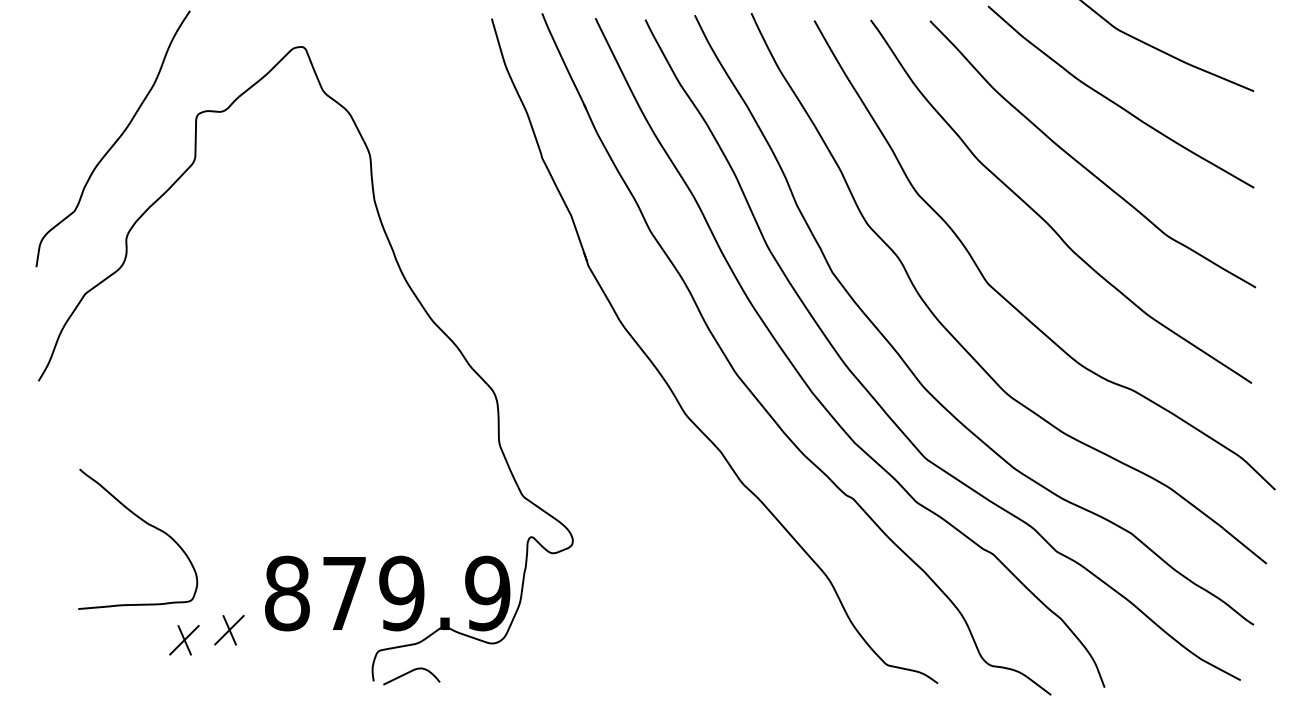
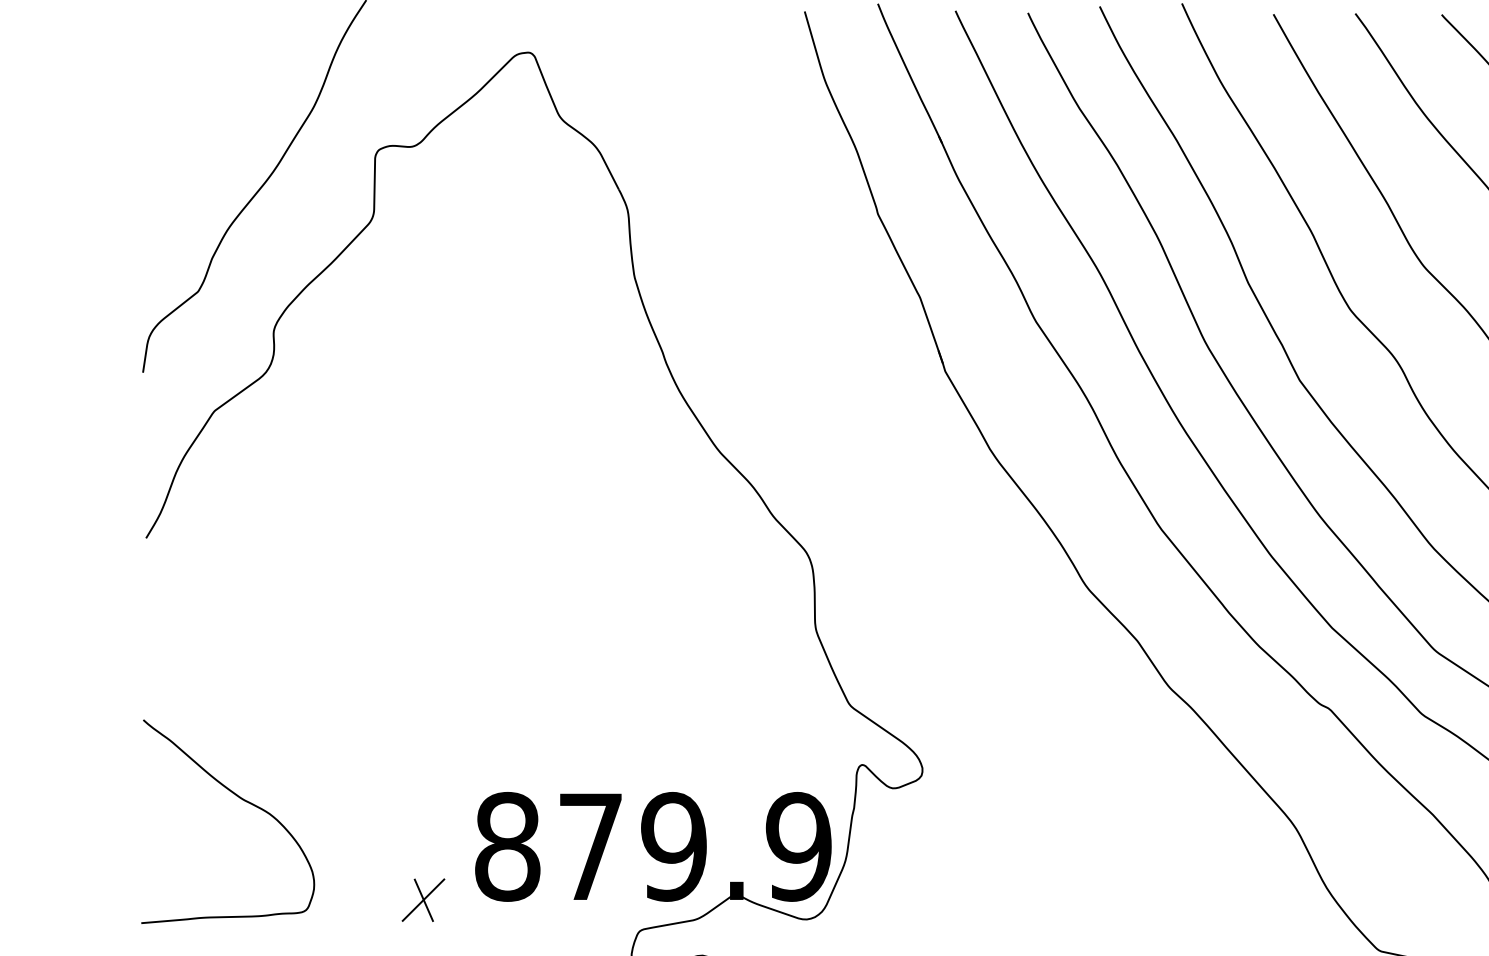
curve: (148, 525) -> (243, 801), moved
part: (184, 639) -> (358, 913), removed

